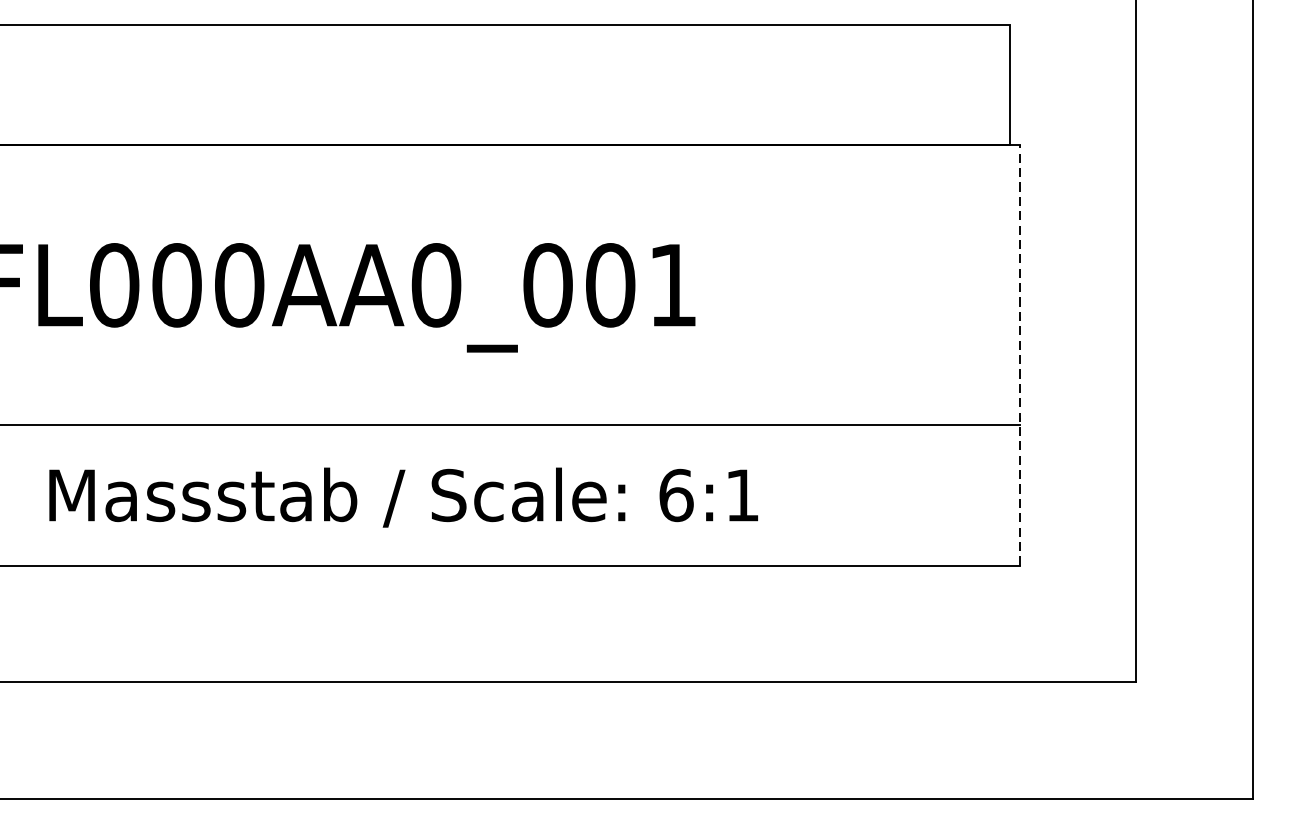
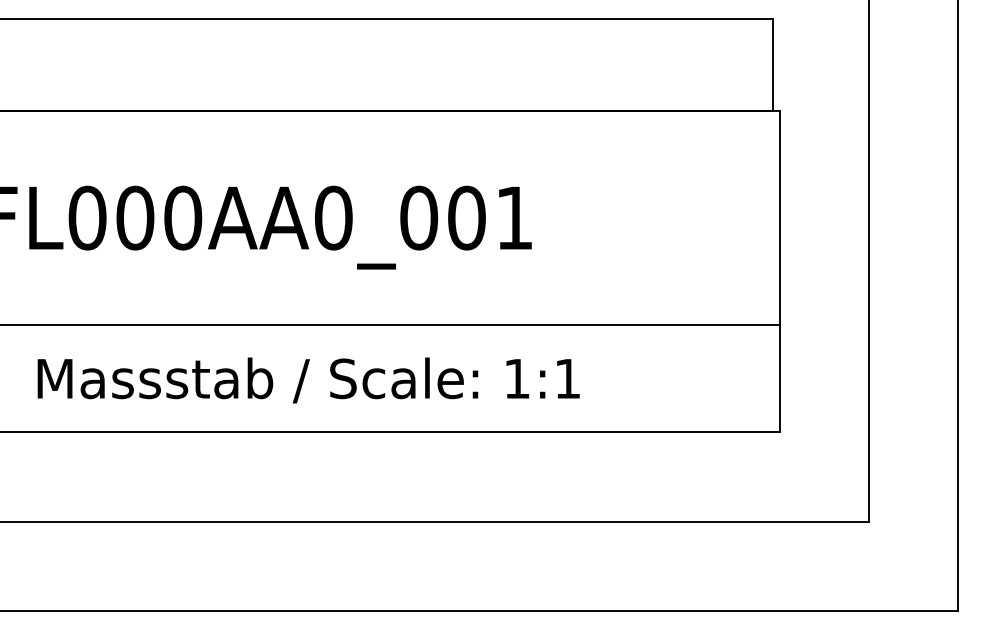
line: (1019, 355) -> (779, 271), dashed -> solid
text: (676, 495) -> (517, 378), 6:1 -> 1:1

